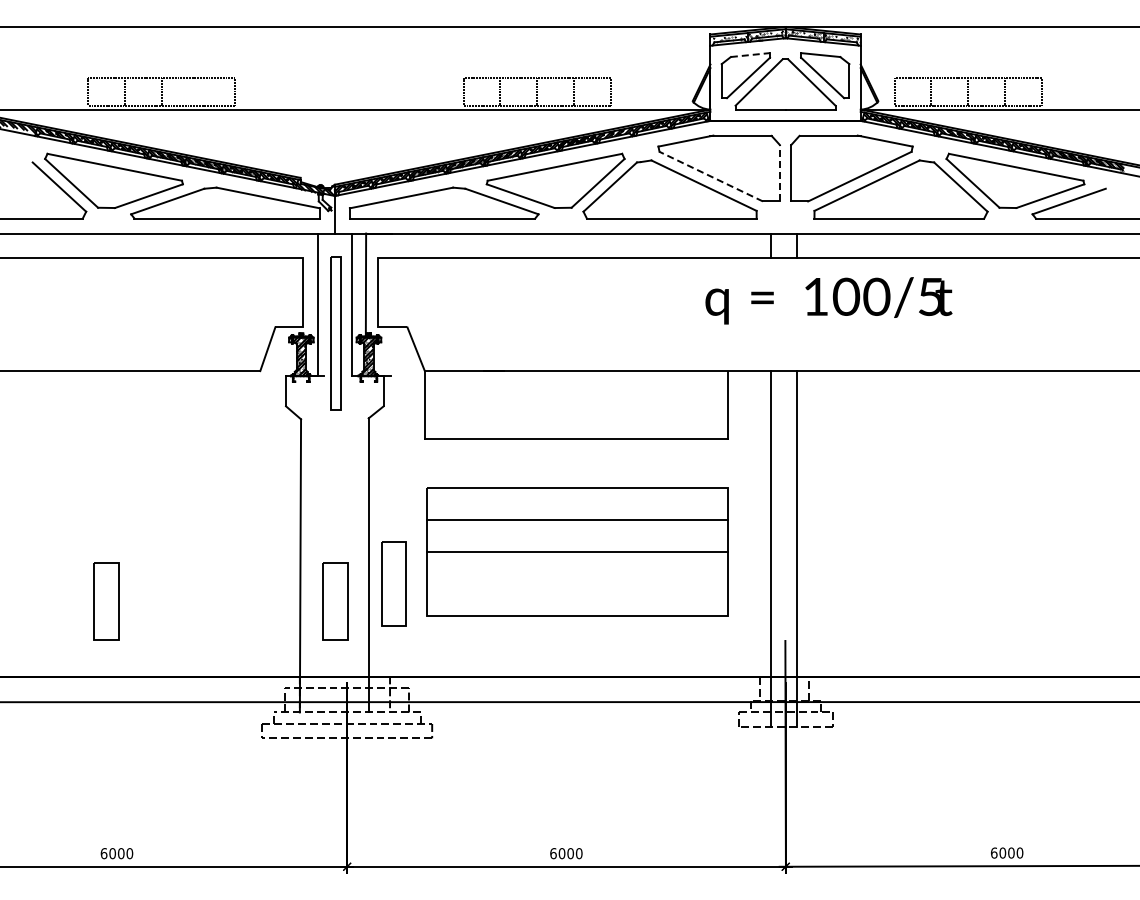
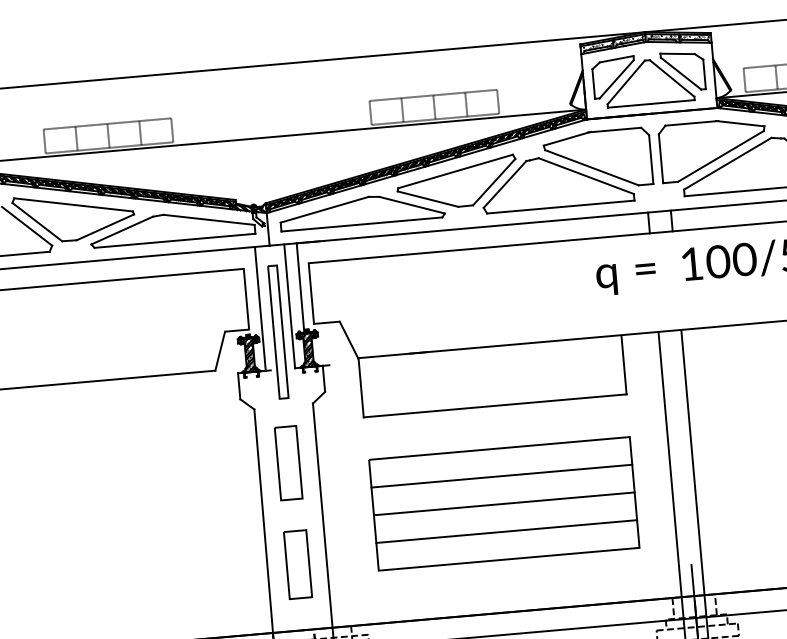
line: (750, 55) -> (616, 59), dashed -> solid
line: (198, 91) -> (140, 132), added
line: (779, 172) -> (650, 158), dashed -> solid
line: (710, 176) -> (591, 167), dashed -> solid
part: (393, 583) -> (288, 462), moved
line: (577, 584) -> (506, 531), added
part: (106, 601) -> (99, 582), removed

